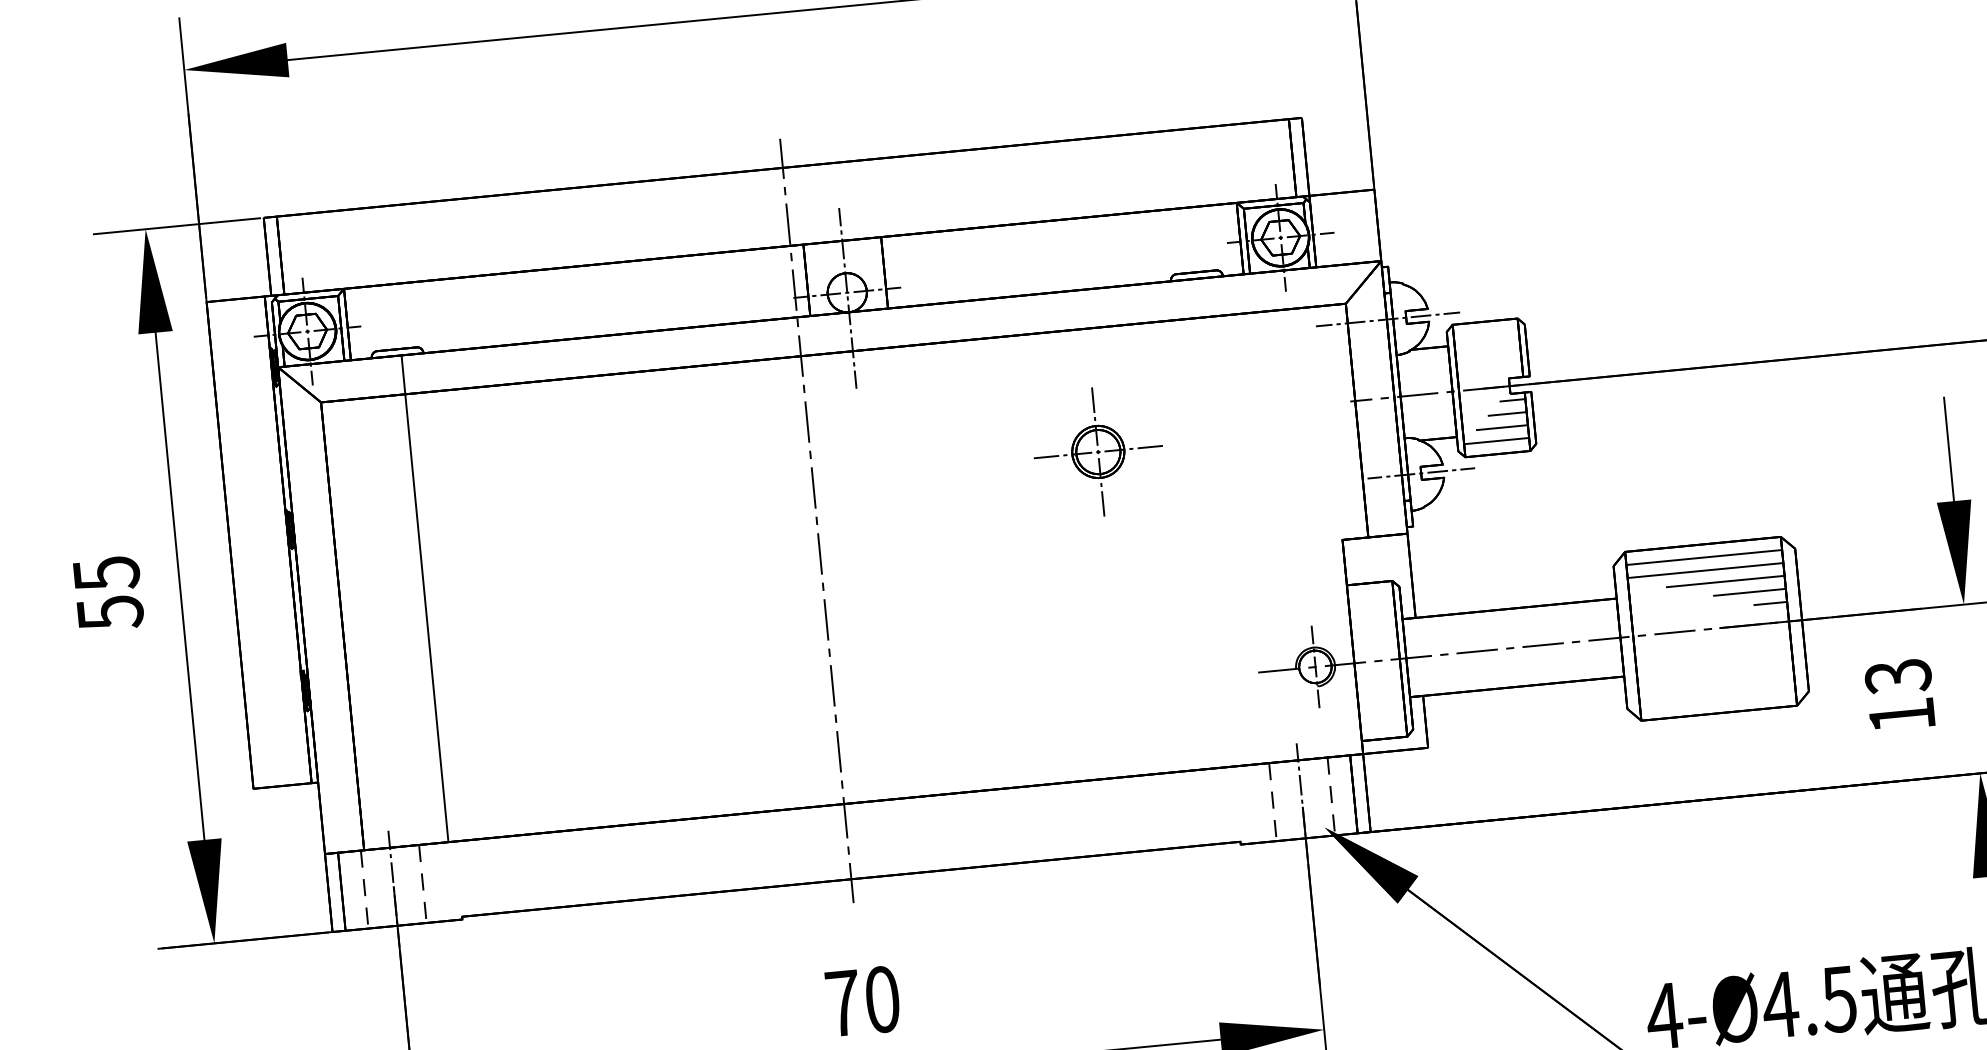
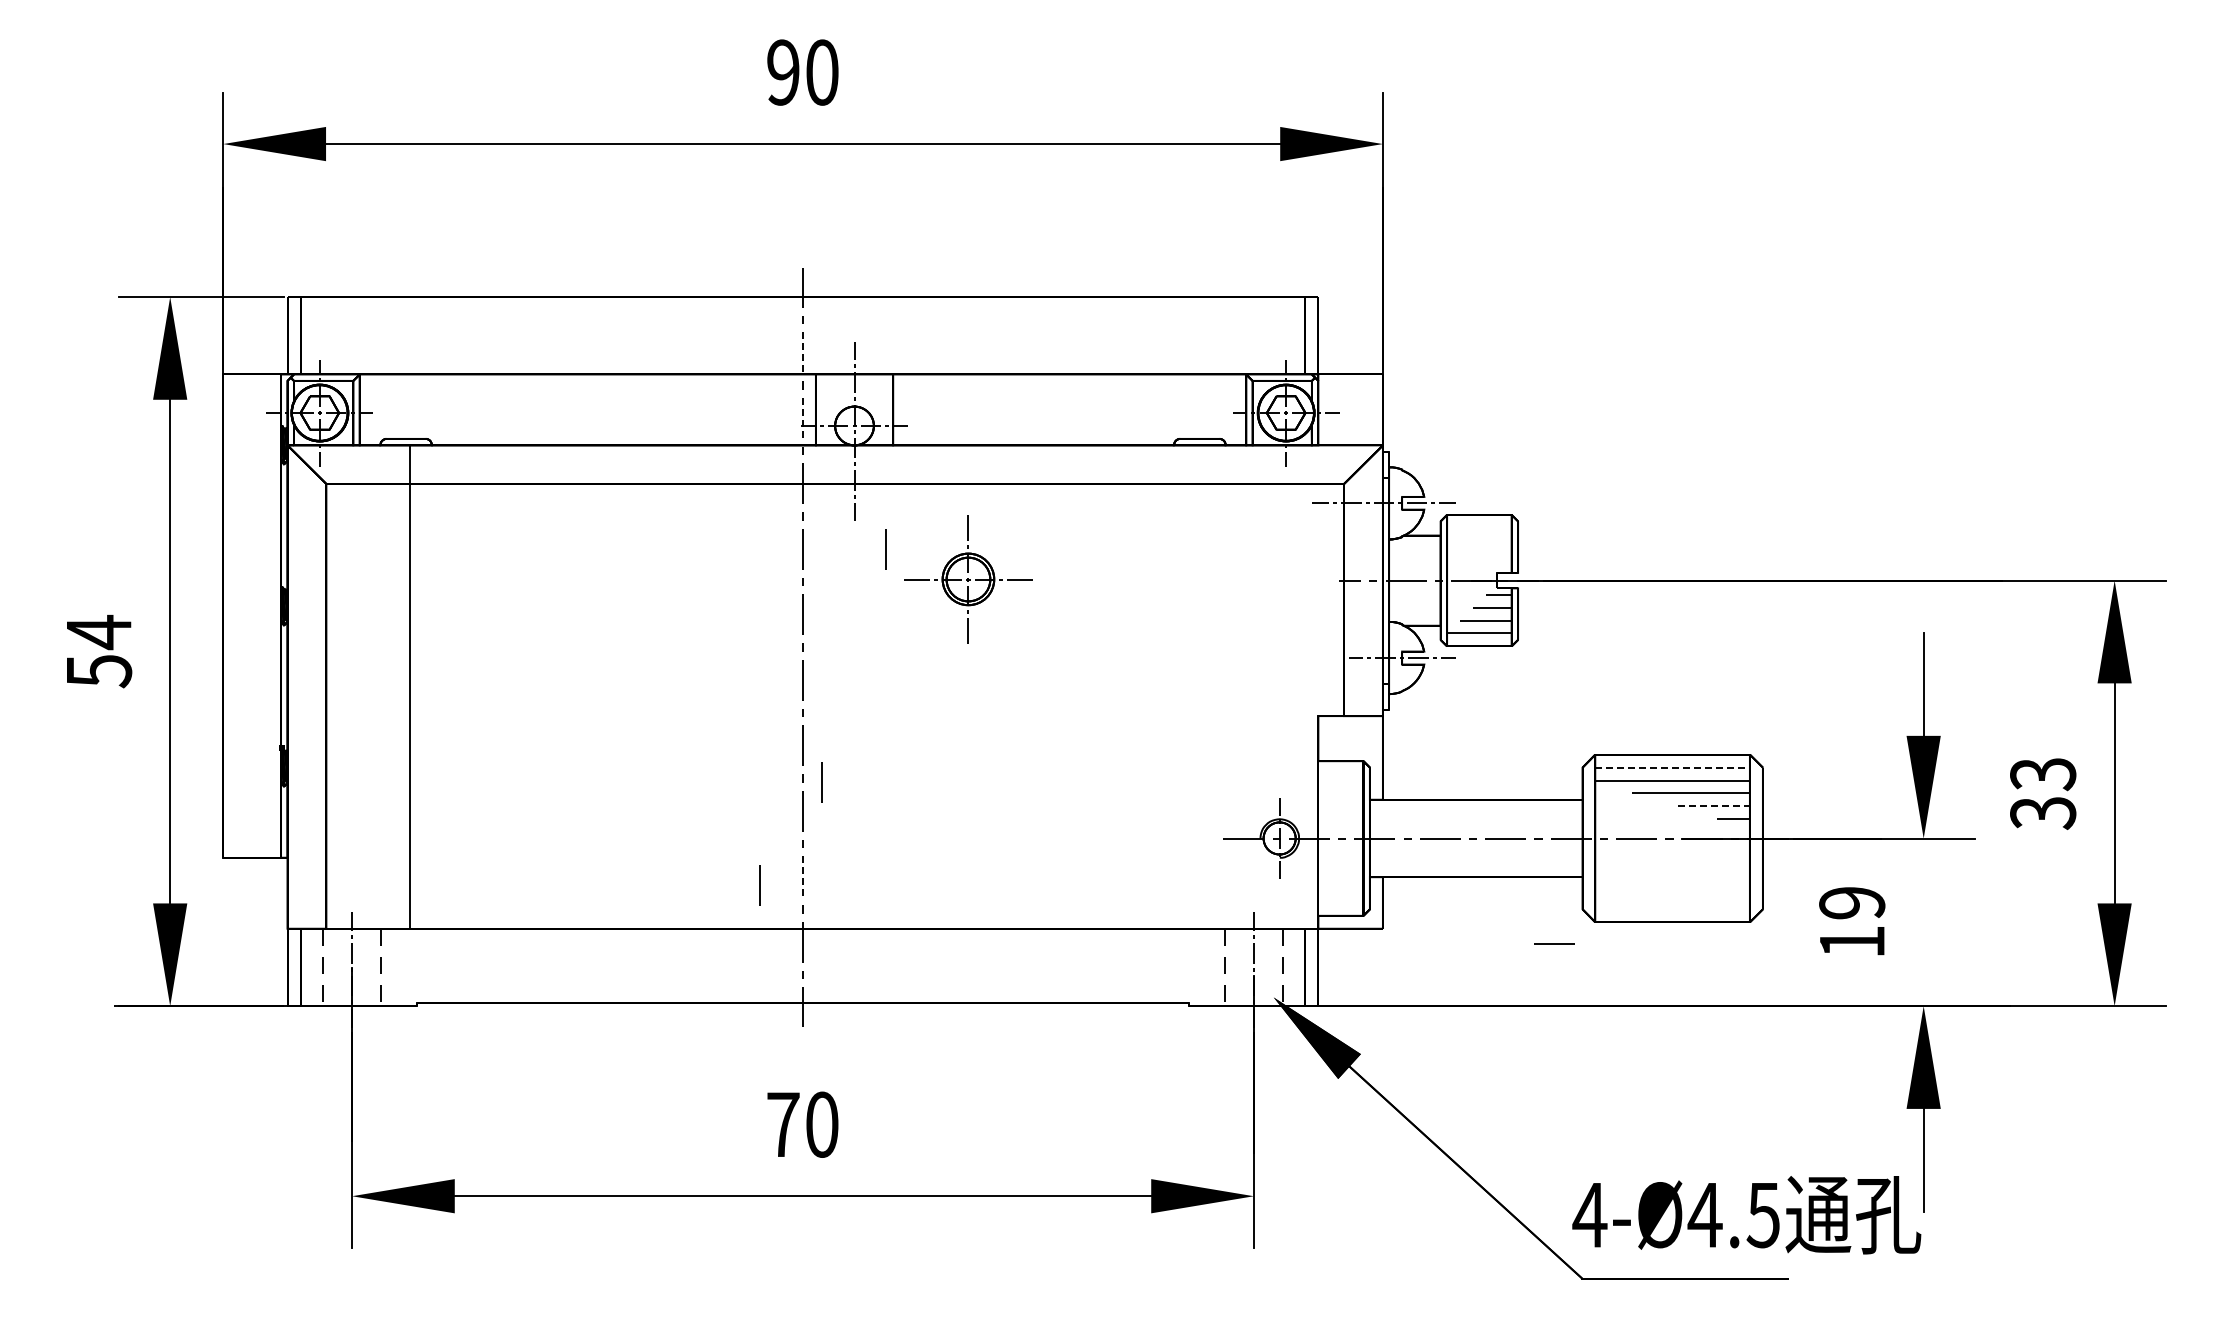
line: (787, 223) -> (802, 352), solid -> dashed
line: (794, 290) -> (802, 418), solid -> dashed
line: (890, 414) -> (885, 549), added
part: (1098, 452) -> (968, 579), moved
line: (1705, 557) -> (1673, 767), solid -> dashed
text: (106, 573) -> (99, 632), 55 -> 54
line: (1750, 592) -> (1714, 806), solid -> dashed
line: (848, 654) -> (821, 782), added
text: (1898, 676) -> (1852, 903), 13 -> 19
line: (1602, 746) -> (1554, 943), added
line: (838, 751) -> (802, 876), solid -> dashed
line: (796, 764) -> (759, 885), added

